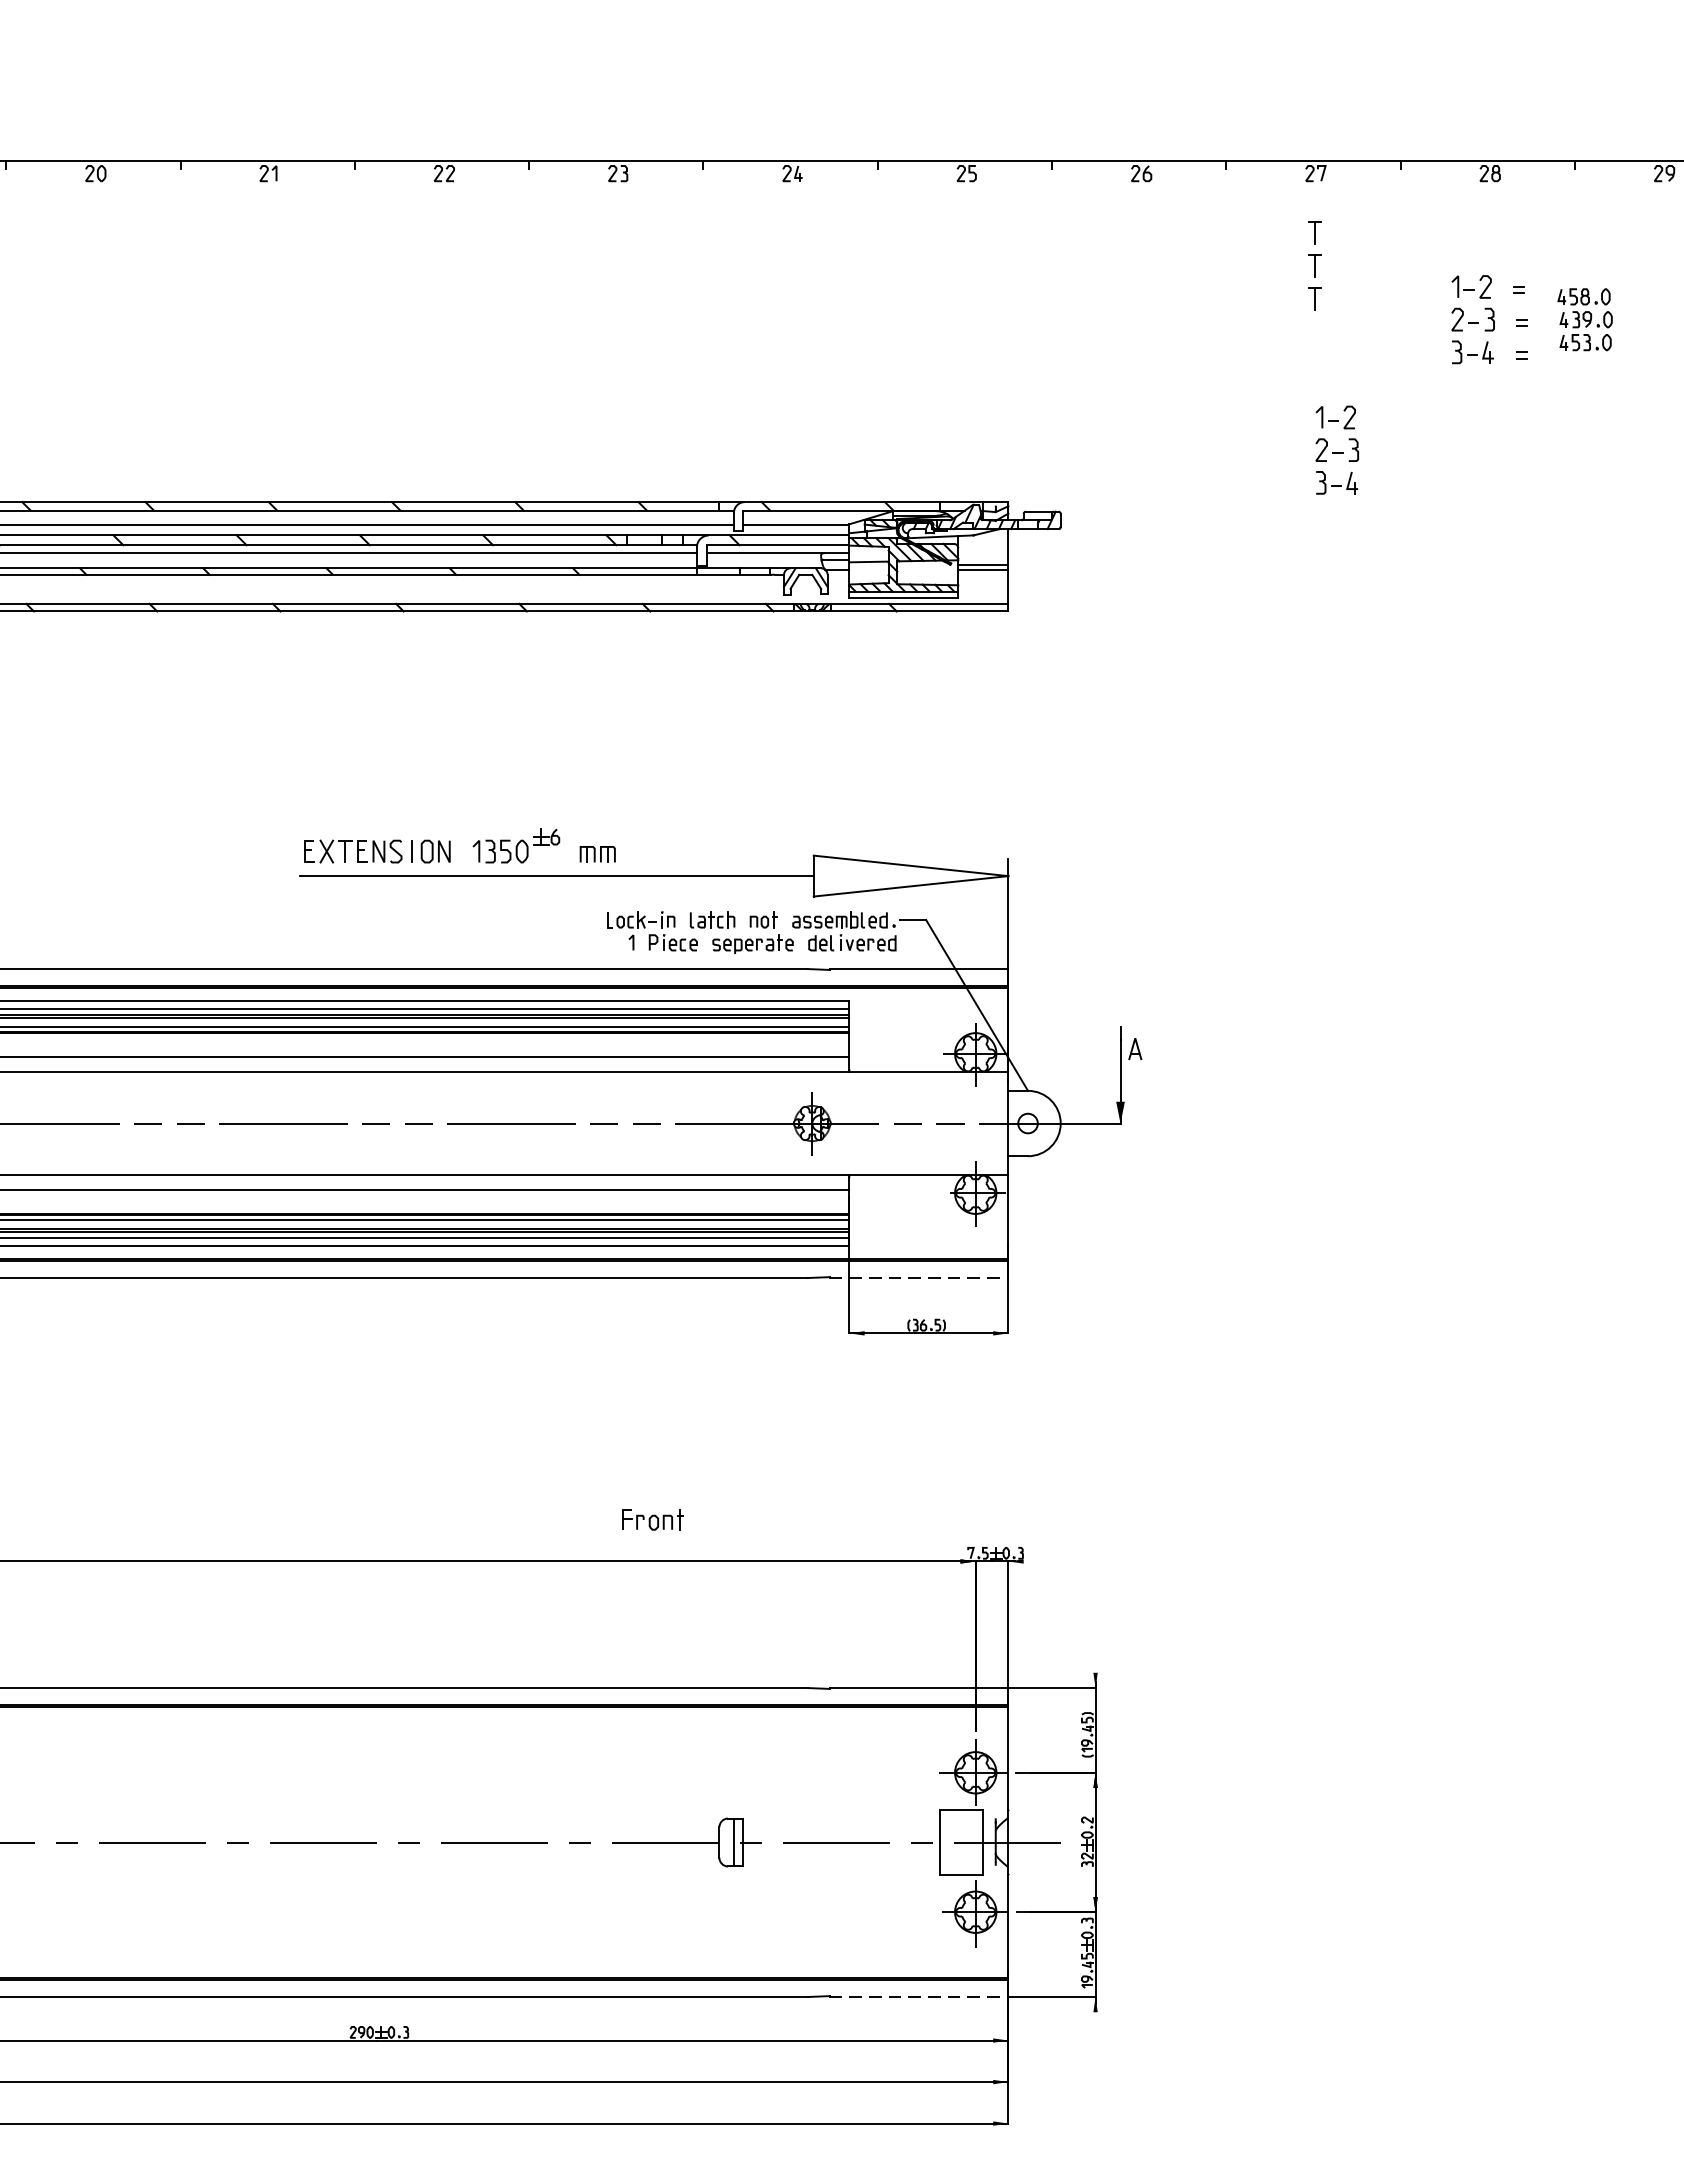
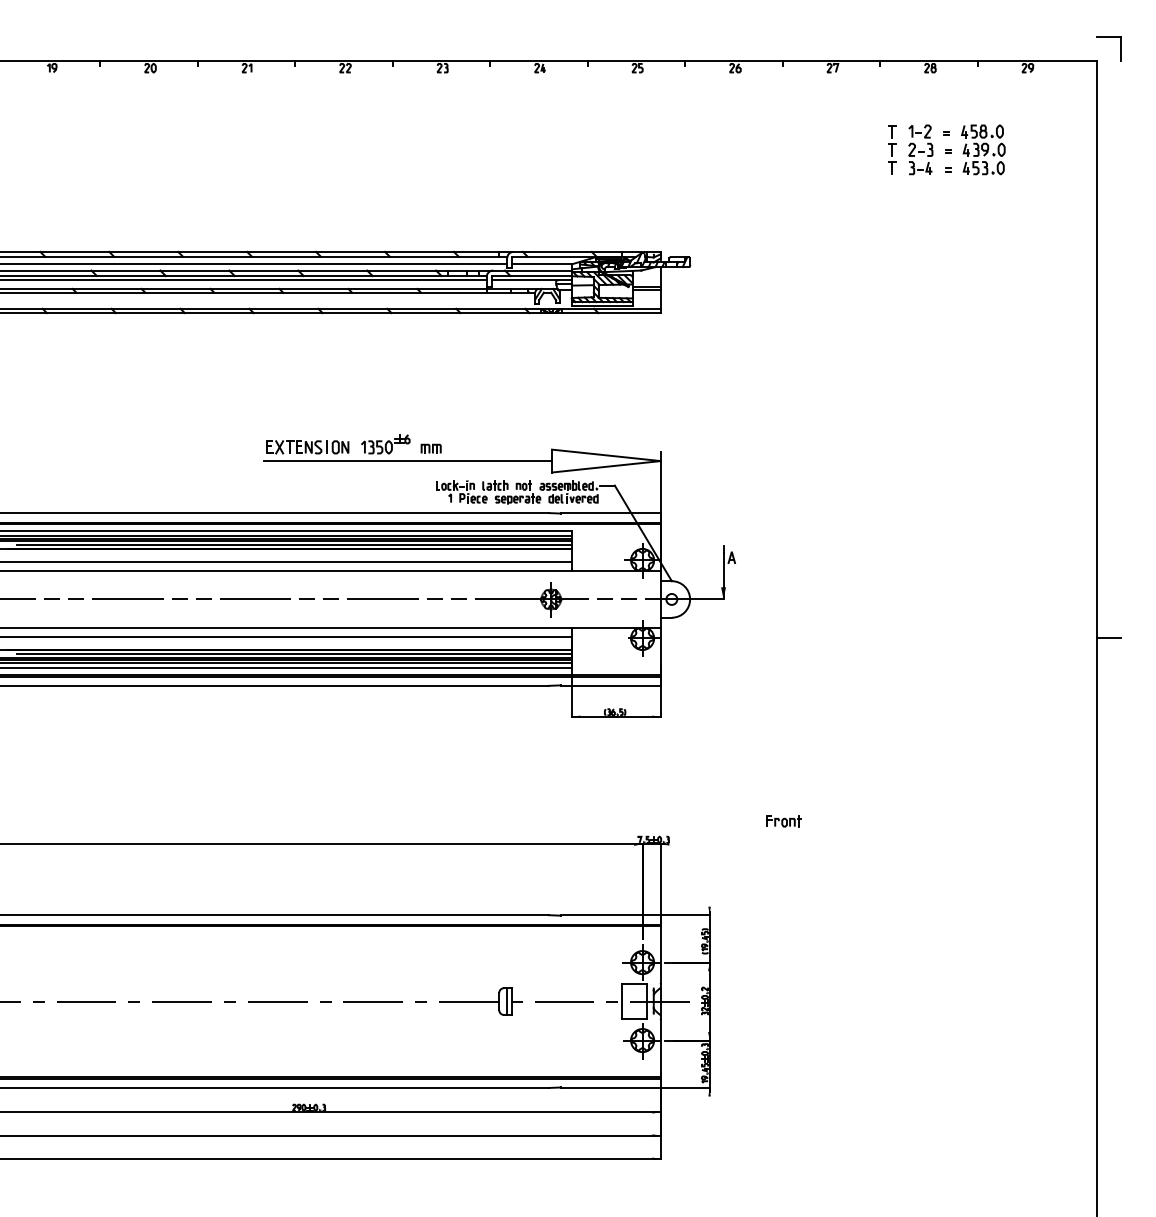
part: (1315, 265) -> (892, 149), moved
part: (1585, 318) -> (983, 149), size x1.43
part: (1336, 449) -> (844, 222), removed
line: (918, 1277) -> (610, 685), dashed -> solid
part: (651, 1520) -> (783, 821), moved
line: (918, 1996) -> (610, 1087), dashed -> solid

